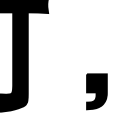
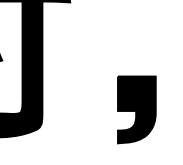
part: (96, 91) -> (136, 109), size x1.4

